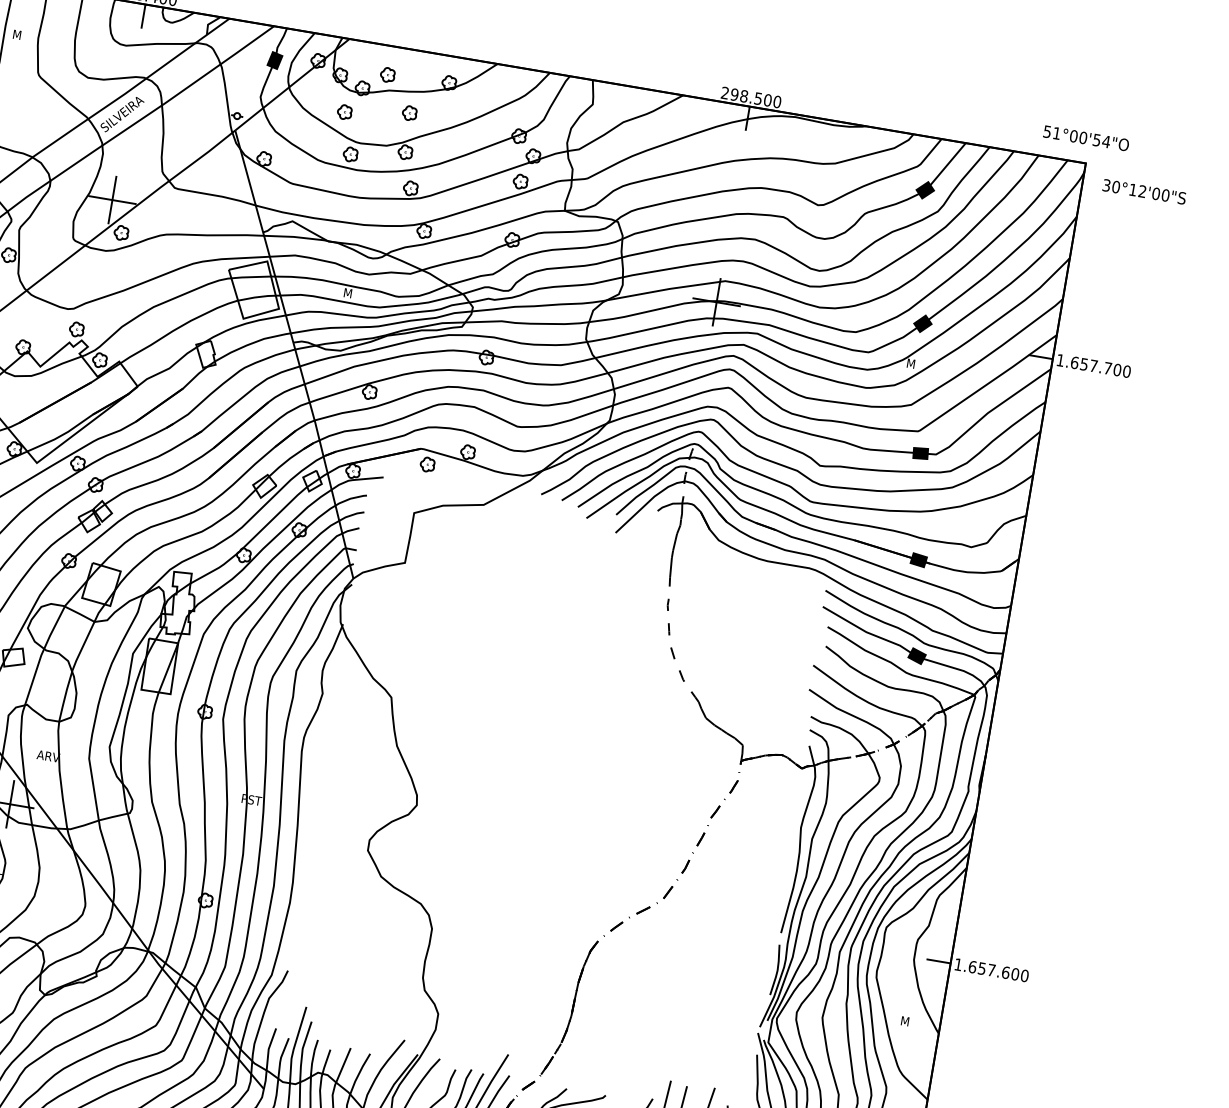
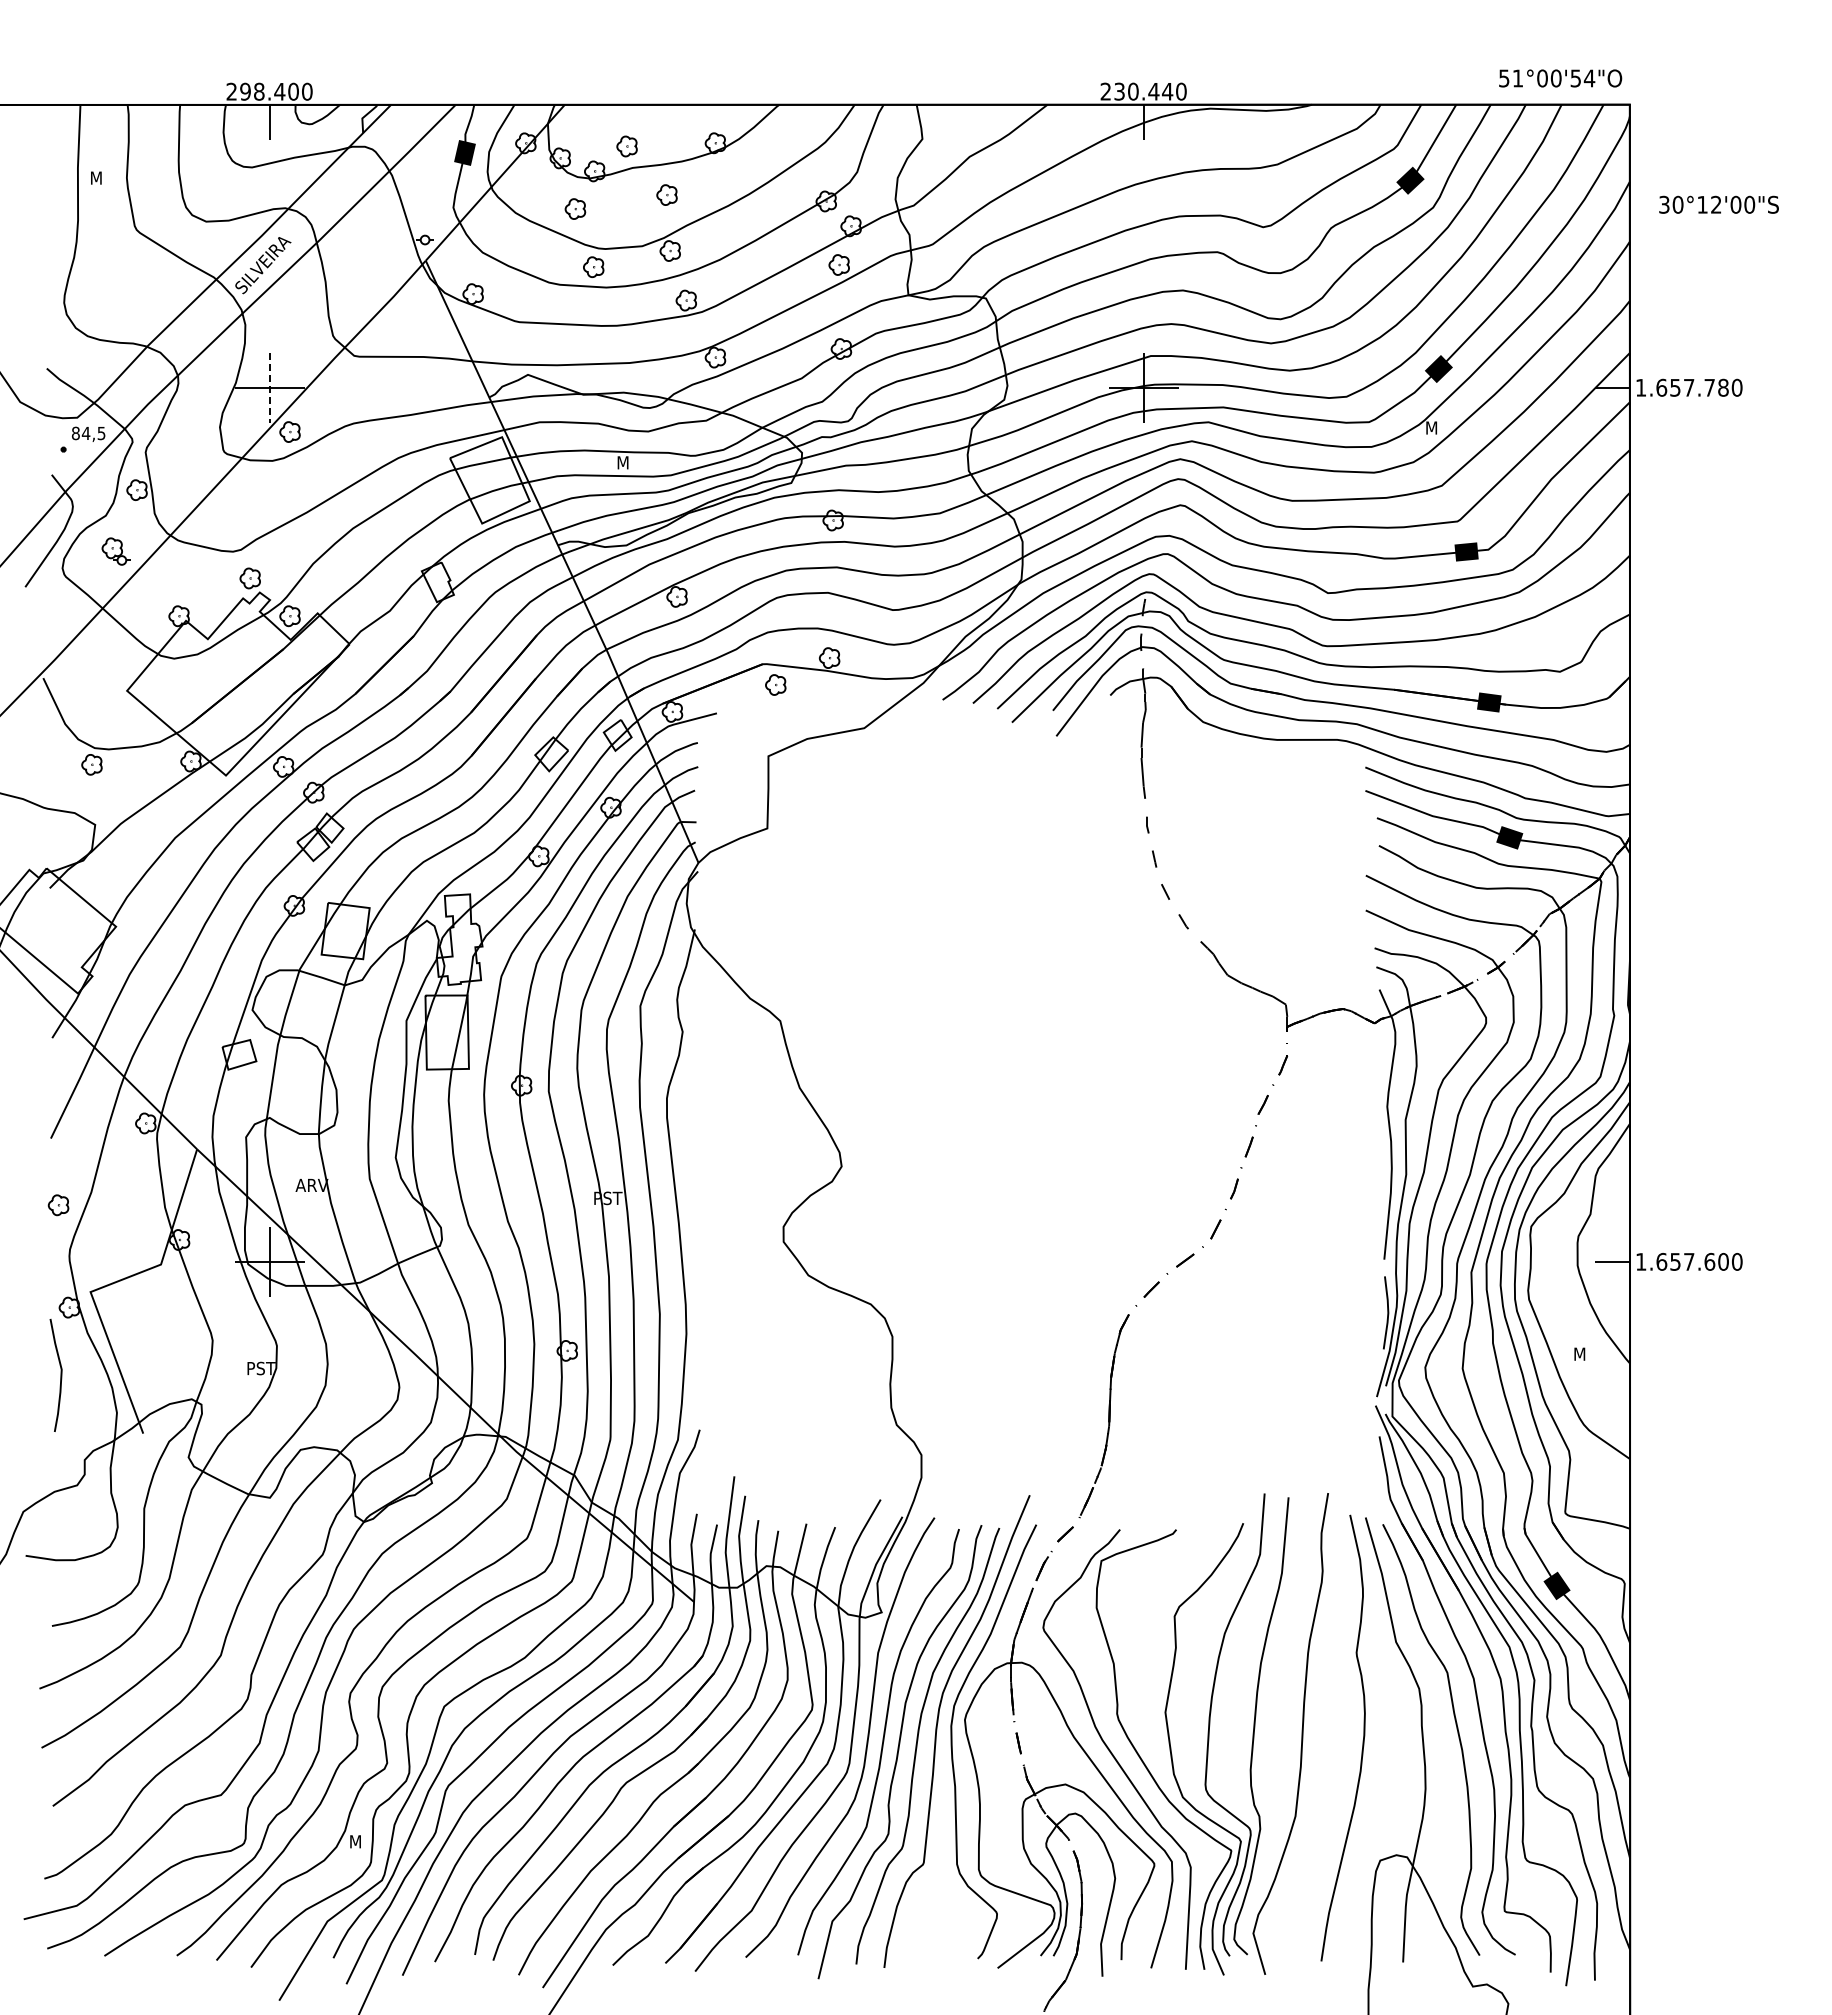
text: (751, 97) -> (1143, 91), 298.500 -> 230.440
text: (1086, 138) -> (1560, 78), moved
text: (1144, 191) -> (1718, 204), moved
line: (112, 199) -> (269, 387), solid -> dashed
text: (1117, 369) -> (1723, 387), 1.657.700 -> 1.657.780

